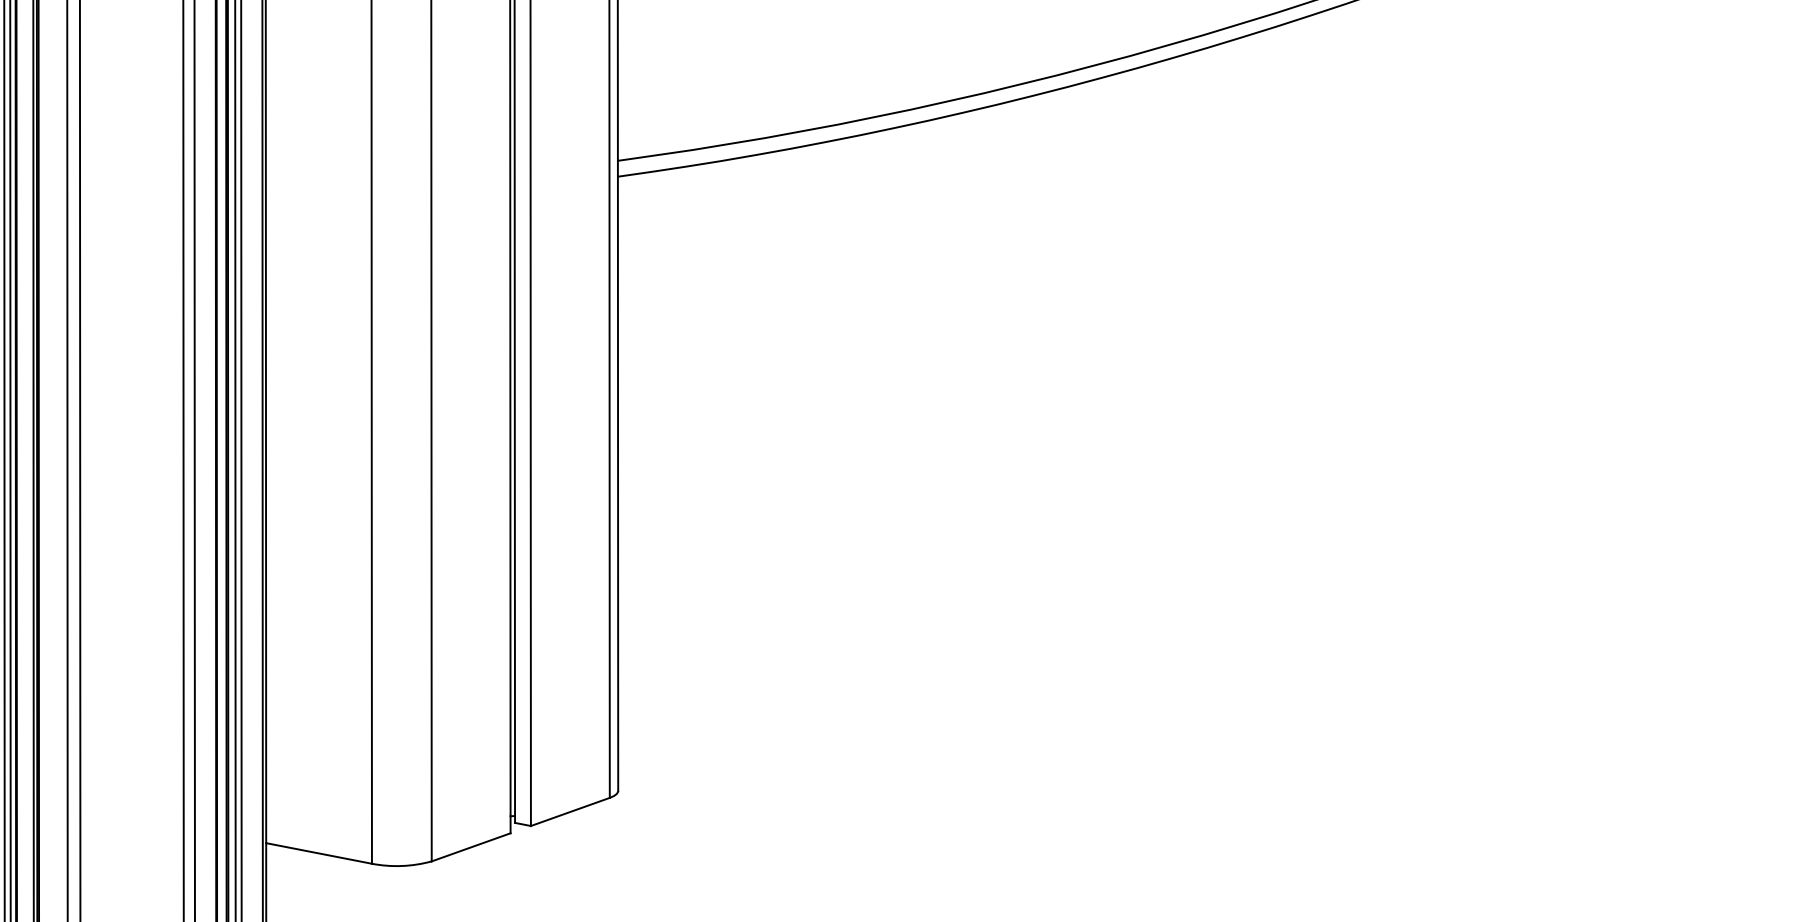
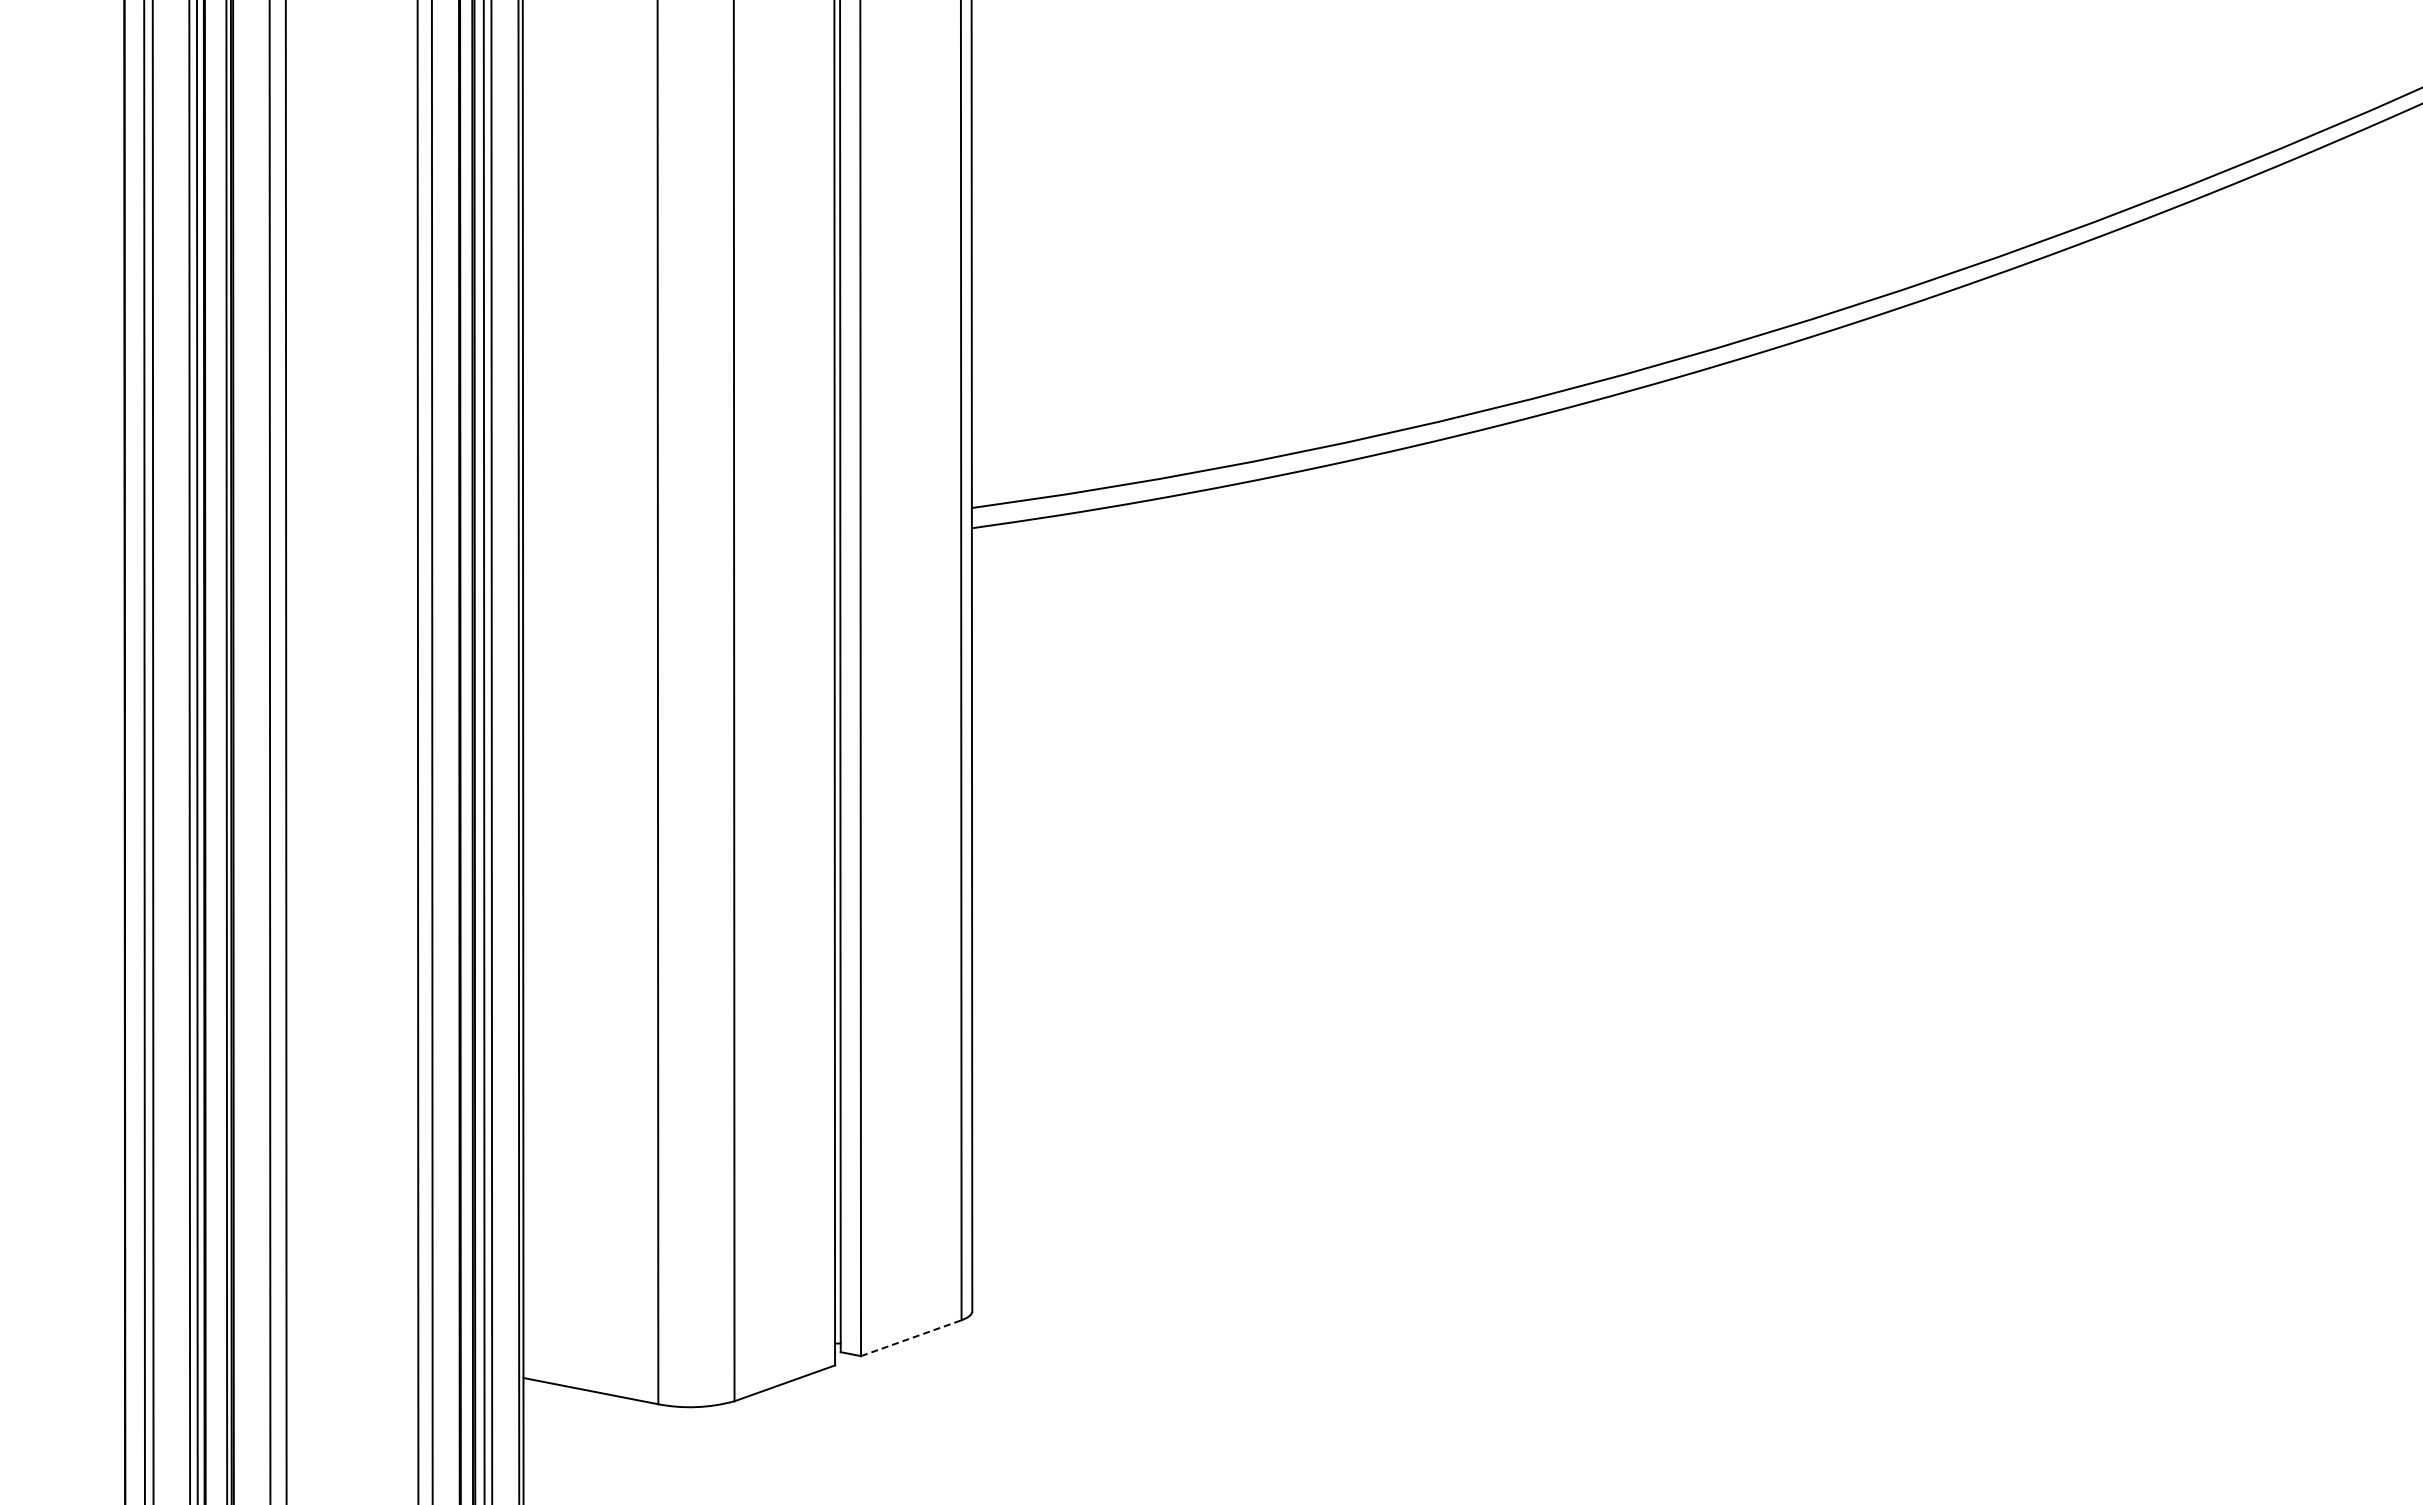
line: (570, 812) -> (911, 1338), solid -> dashed

